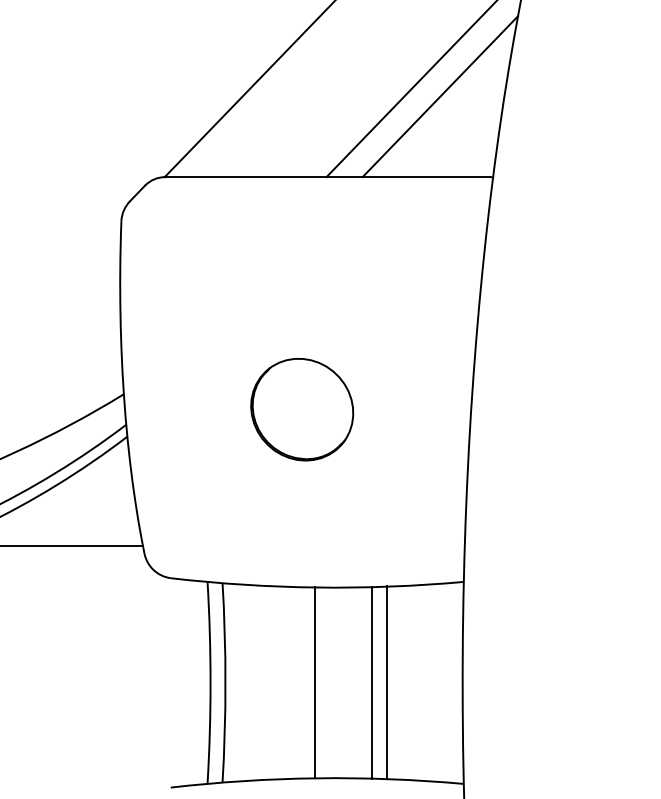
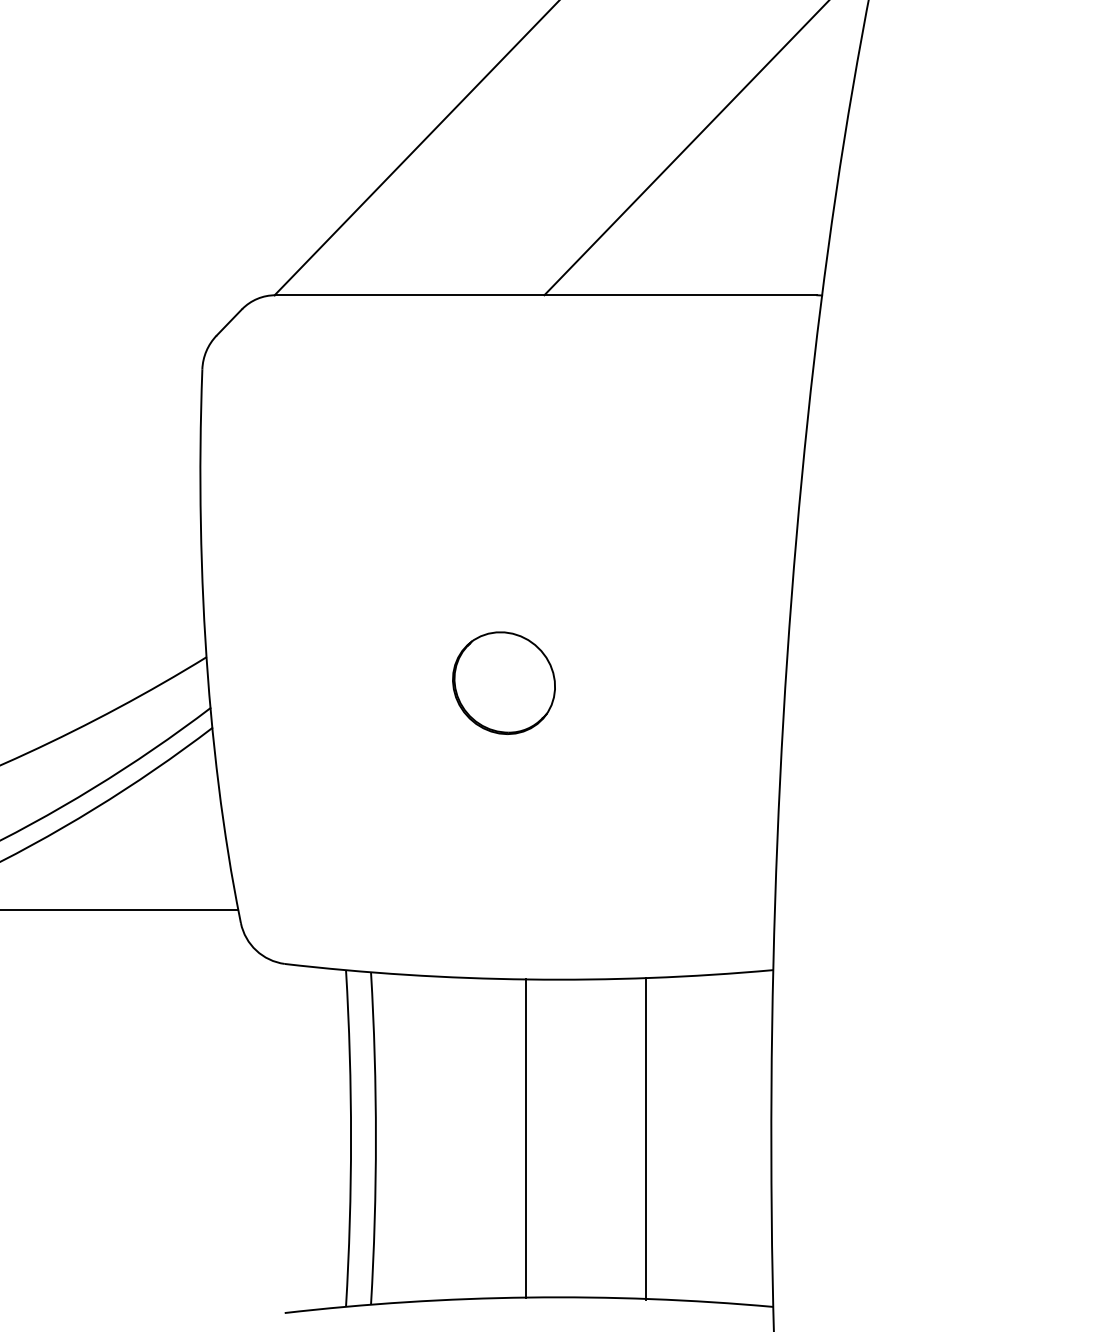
line: (440, 96) -> (734, 160), removed
part: (302, 409) -> (504, 682), size x0.6
line: (372, 682) -> (621, 1137), removed

